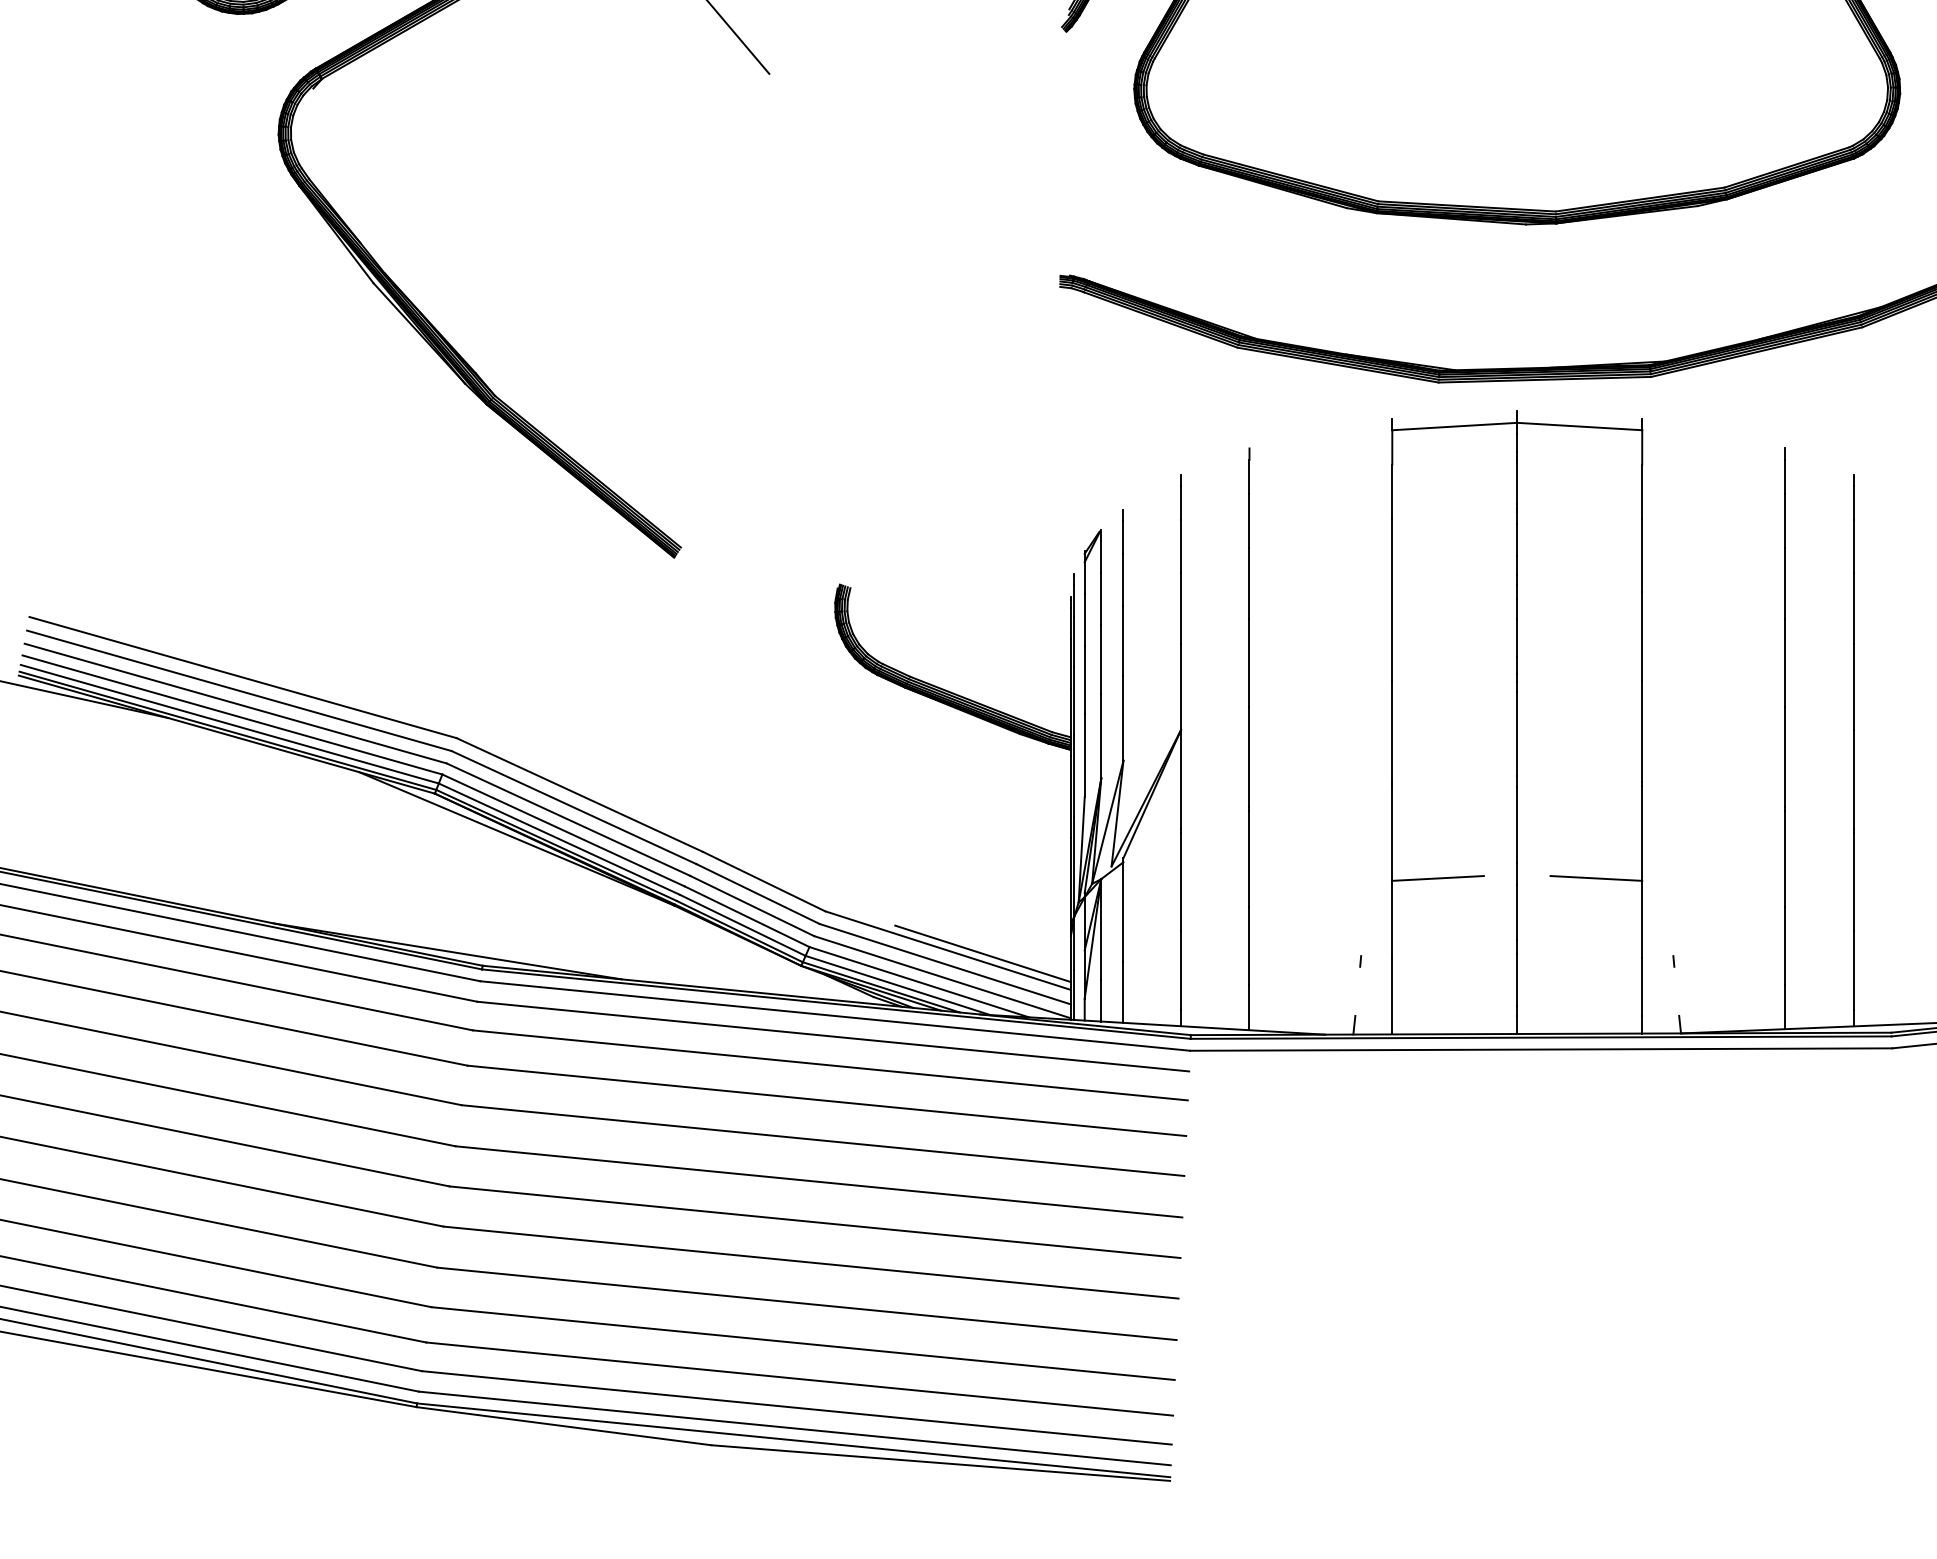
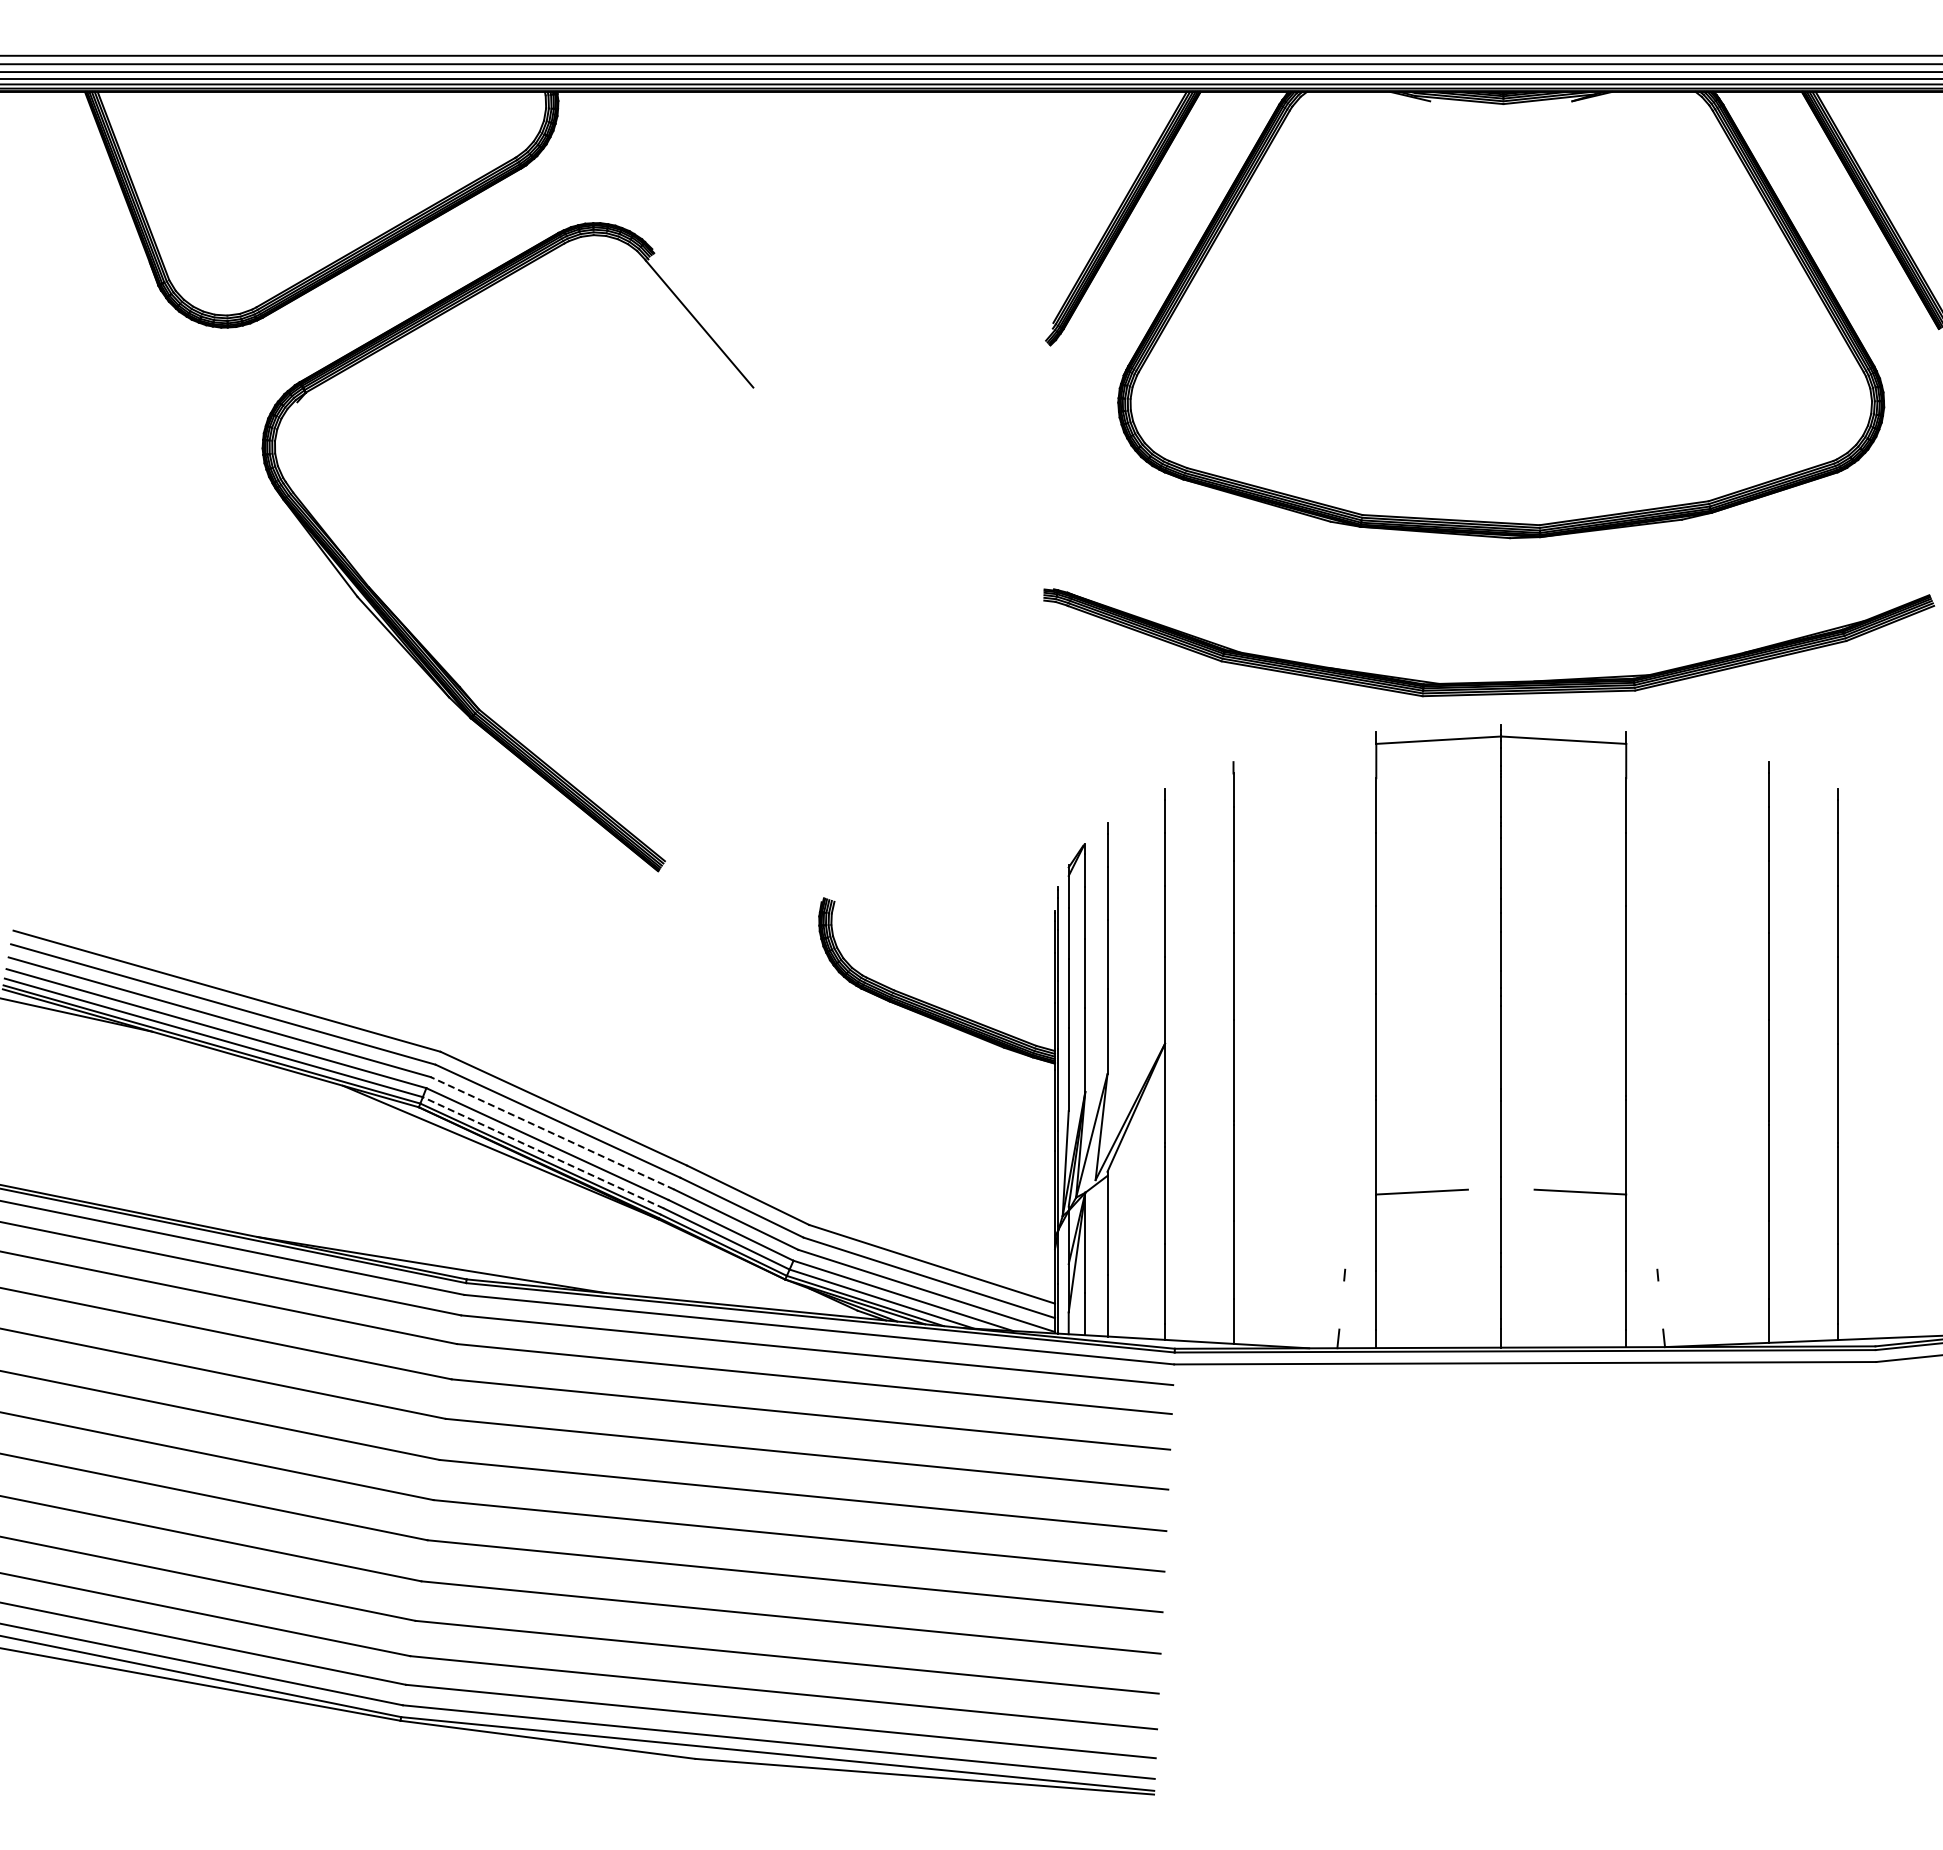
line: (568, 819) -> (552, 1133), solid -> dashed
line: (559, 838) -> (543, 1152), solid -> dashed
line: (982, 953) -> (966, 1267), removed

